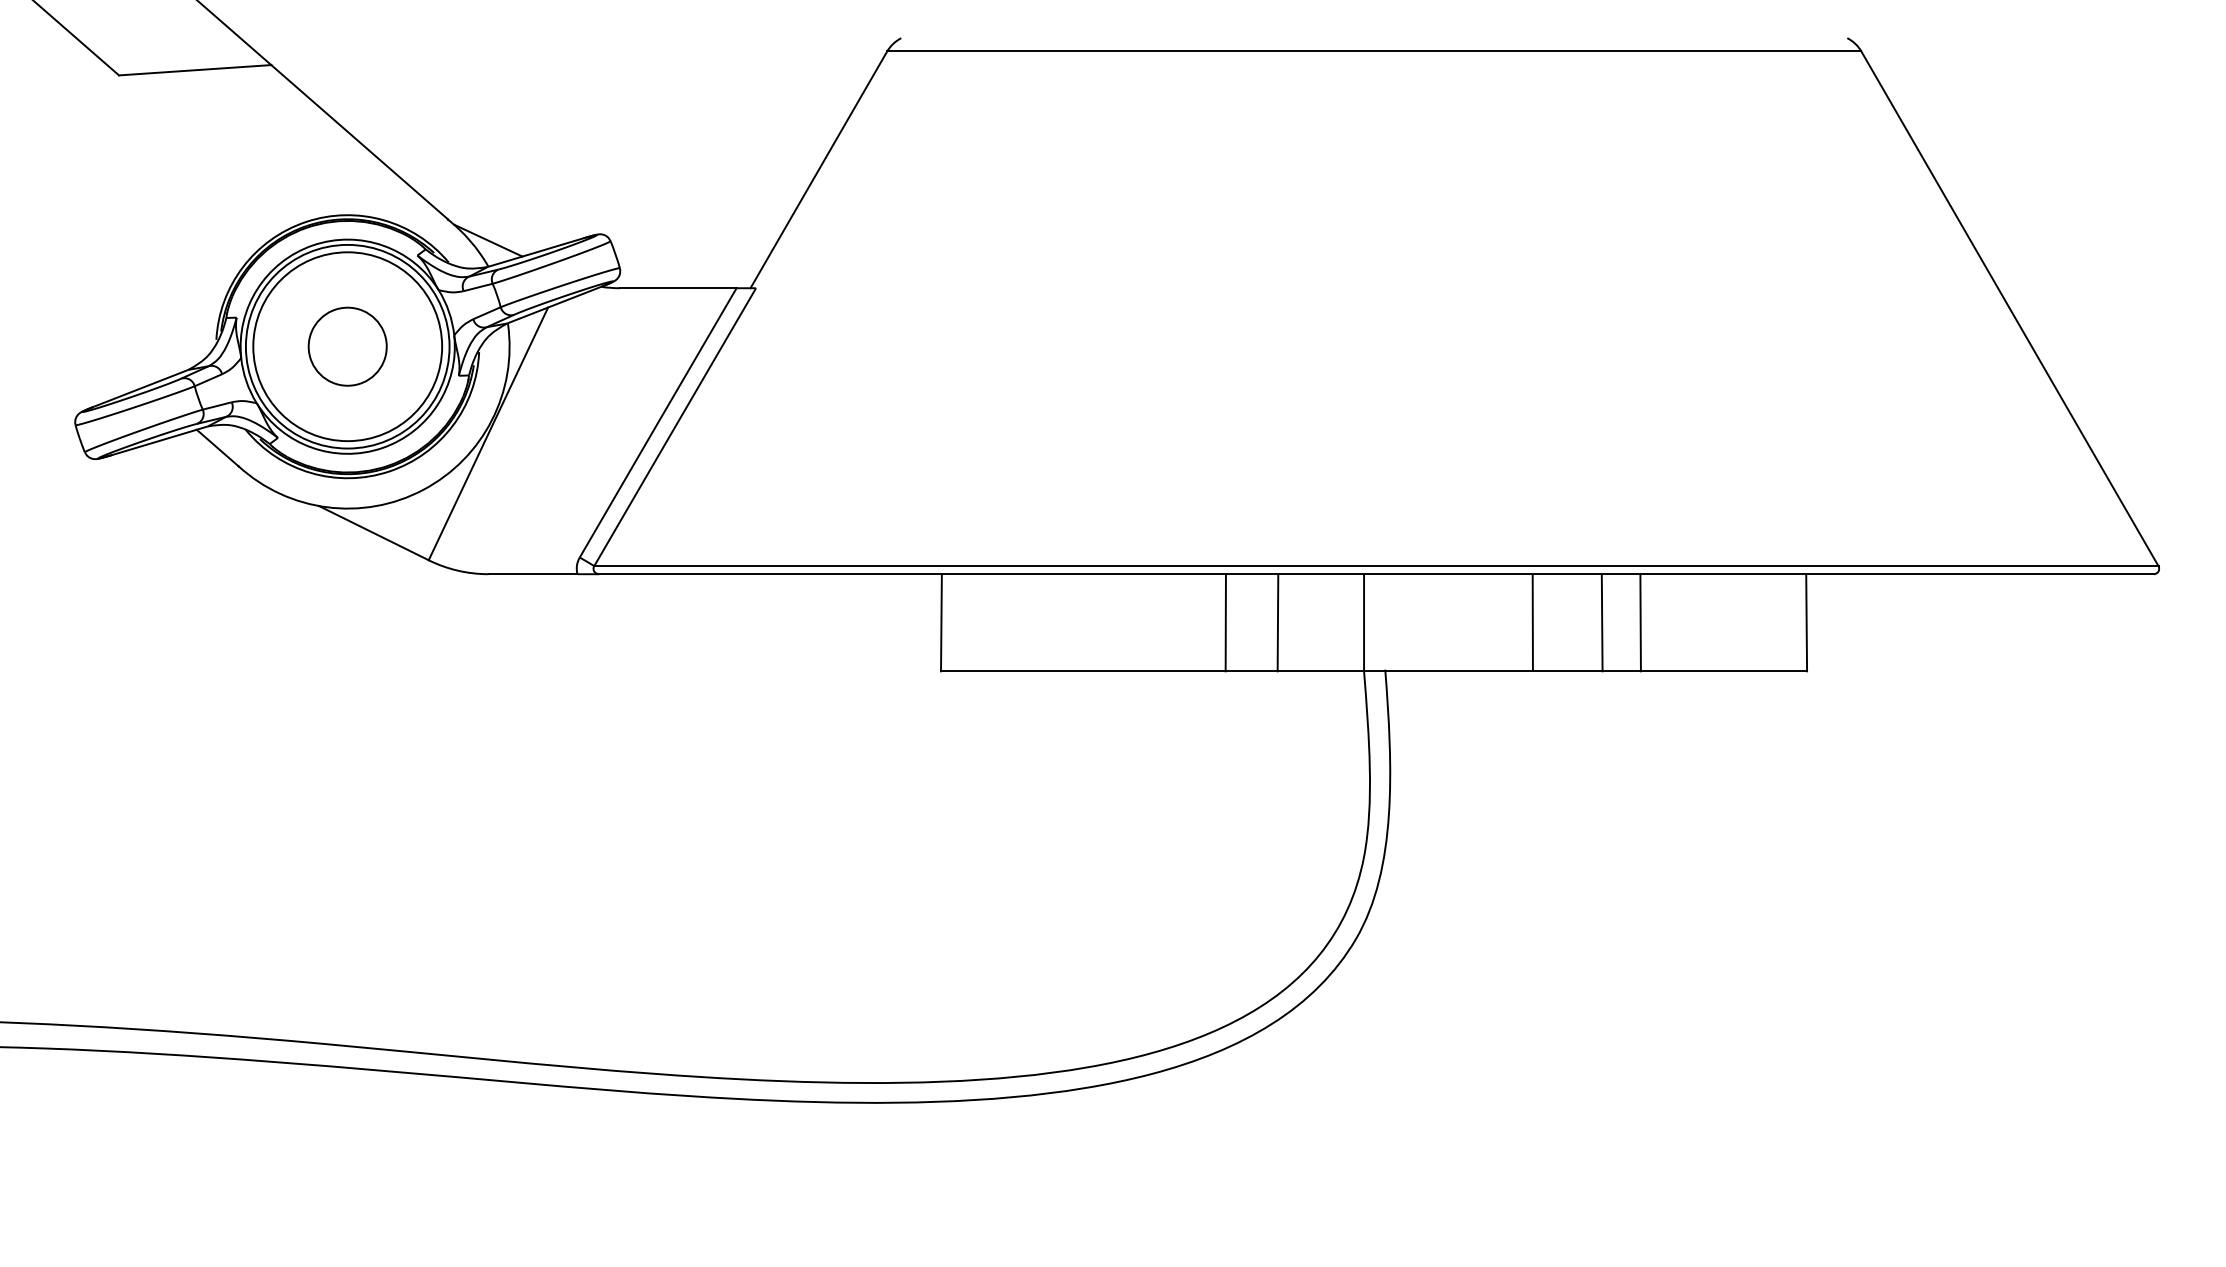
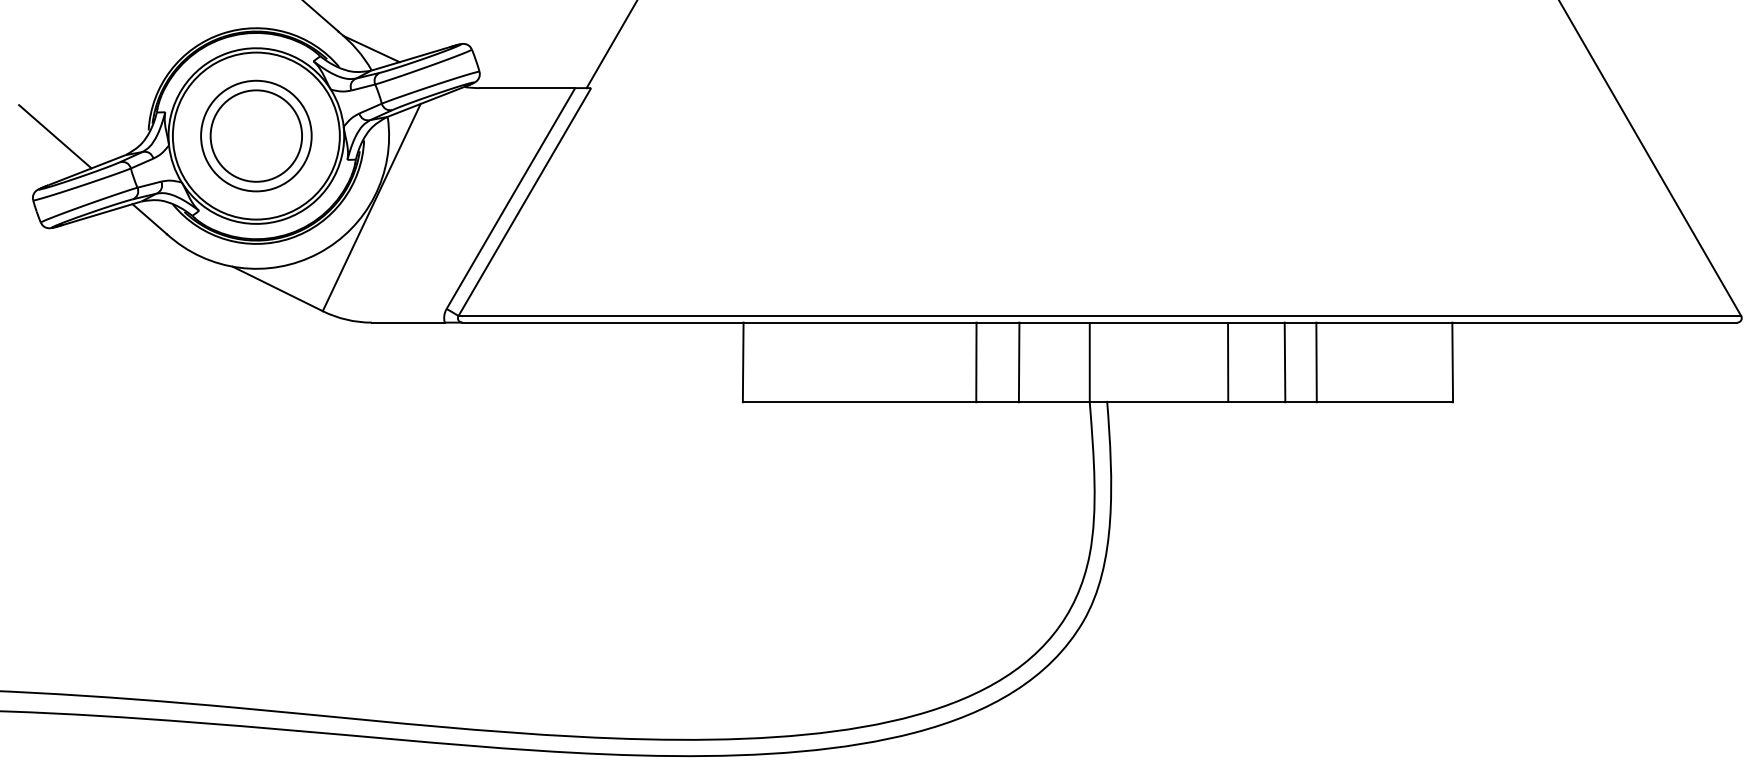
circle: (347, 346) -> (256, 135), size x0.71
circle: (347, 346) -> (256, 135), size x1.43
line: (102, 347) -> (55, 136), added

